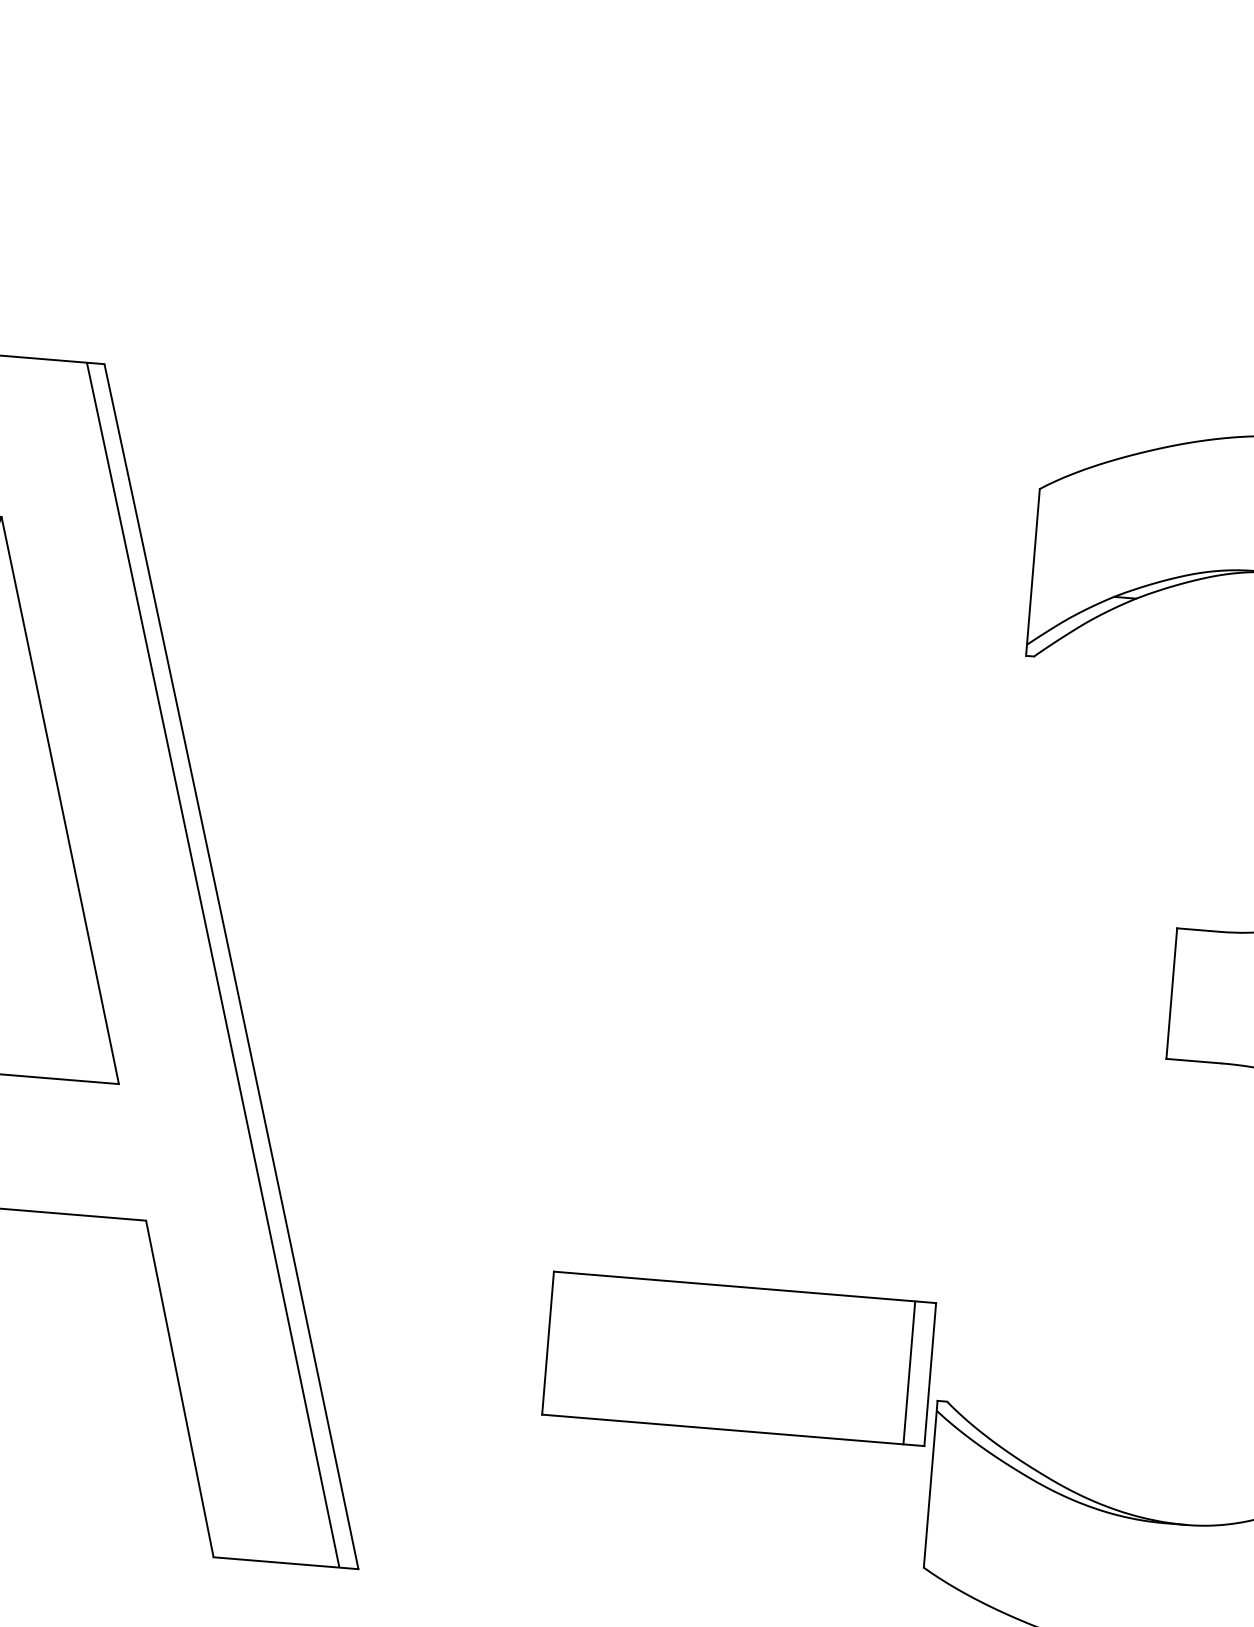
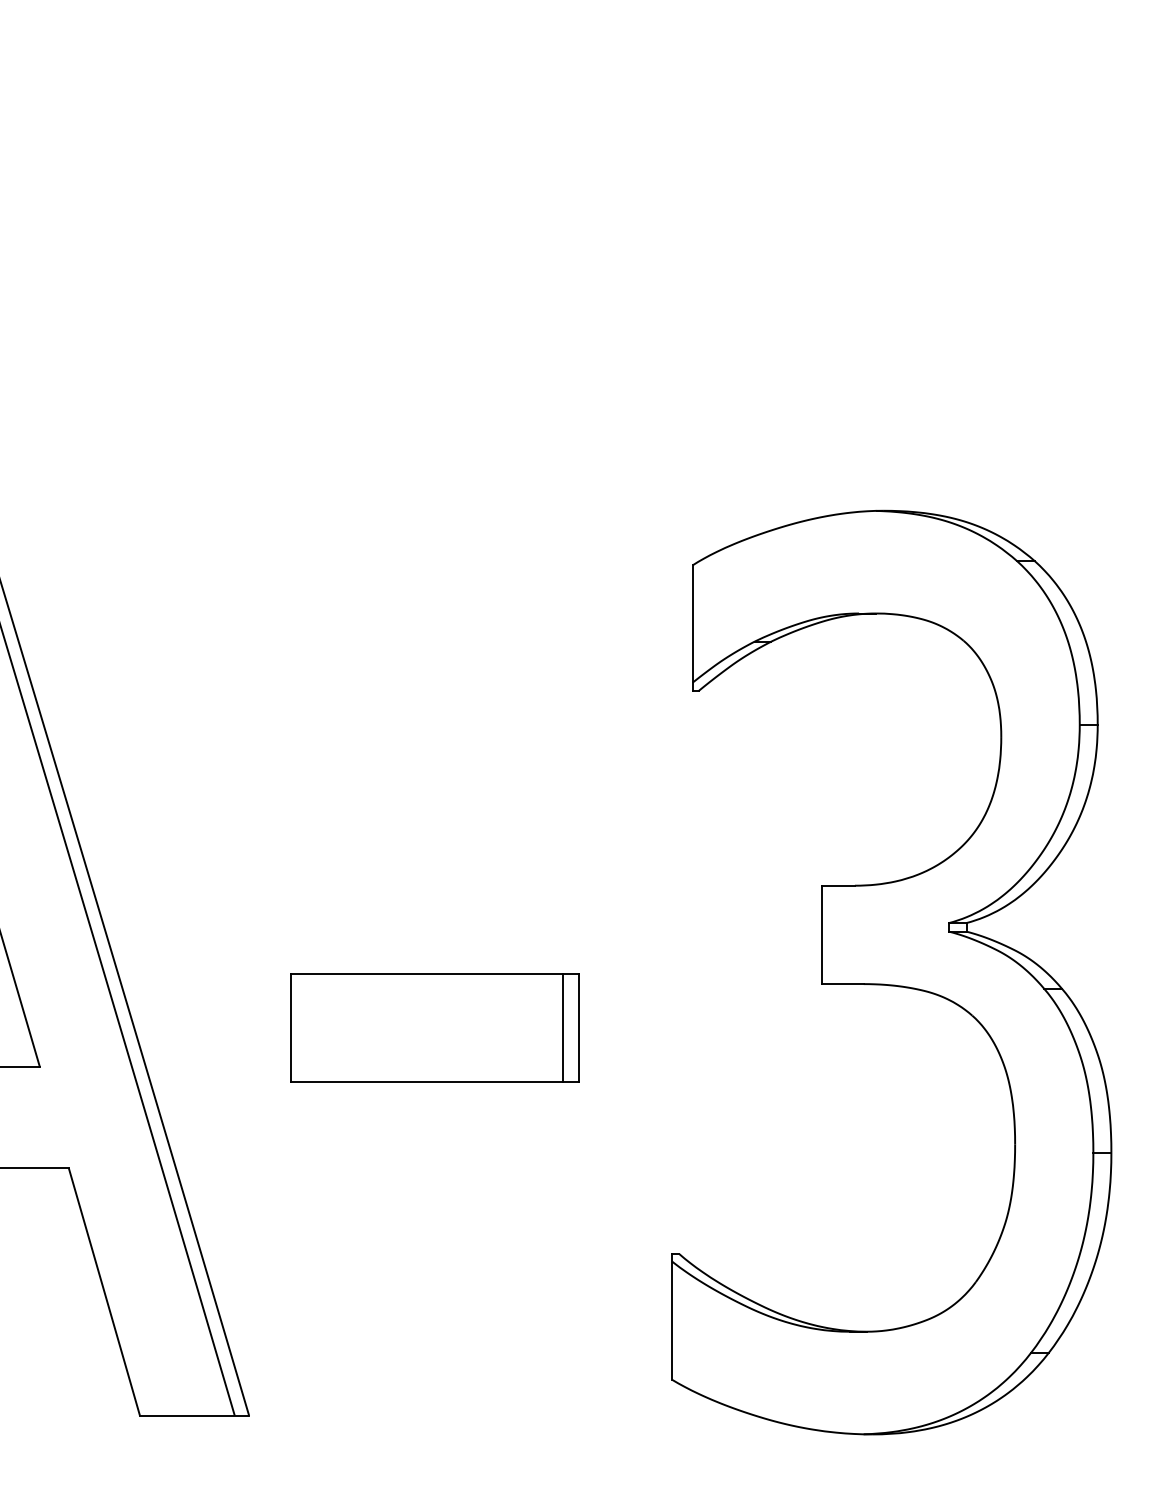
part: (738, 1358) -> (434, 1027), moved

